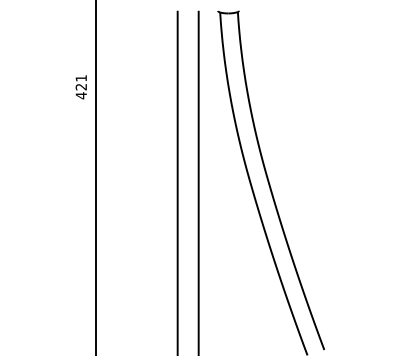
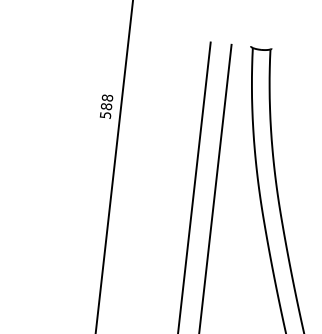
text: (80, 87) -> (105, 106), 421 -> 588

